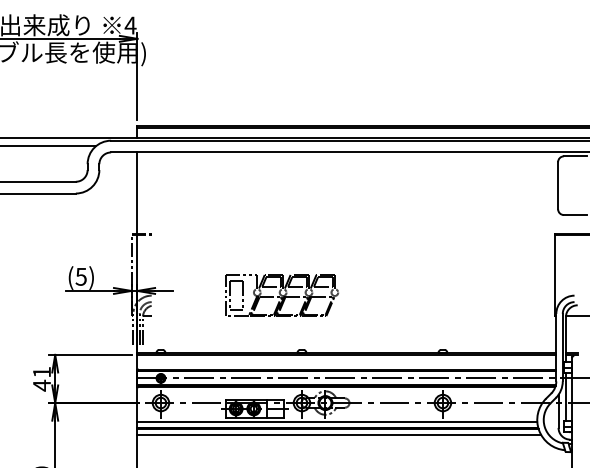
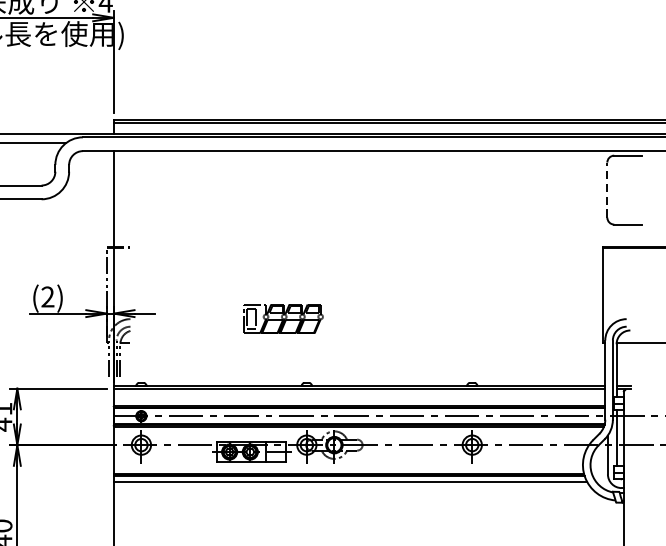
line: (558, 185) -> (607, 189), solid -> dashed
text: (80, 276) -> (47, 296), (5) -> (2)
part: (281, 295) -> (282, 318), size x0.6
line: (337, 421) -> (348, 466), removed

